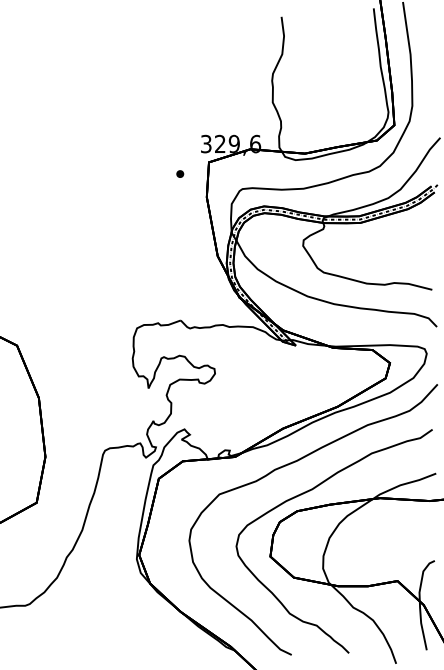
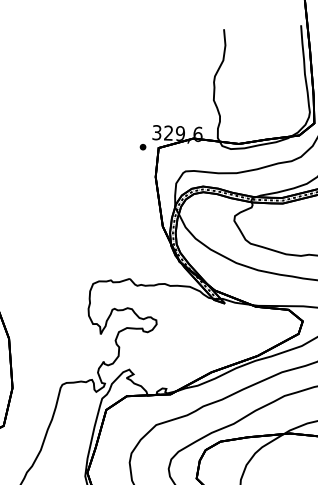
part: (180, 173) -> (143, 146), moved

